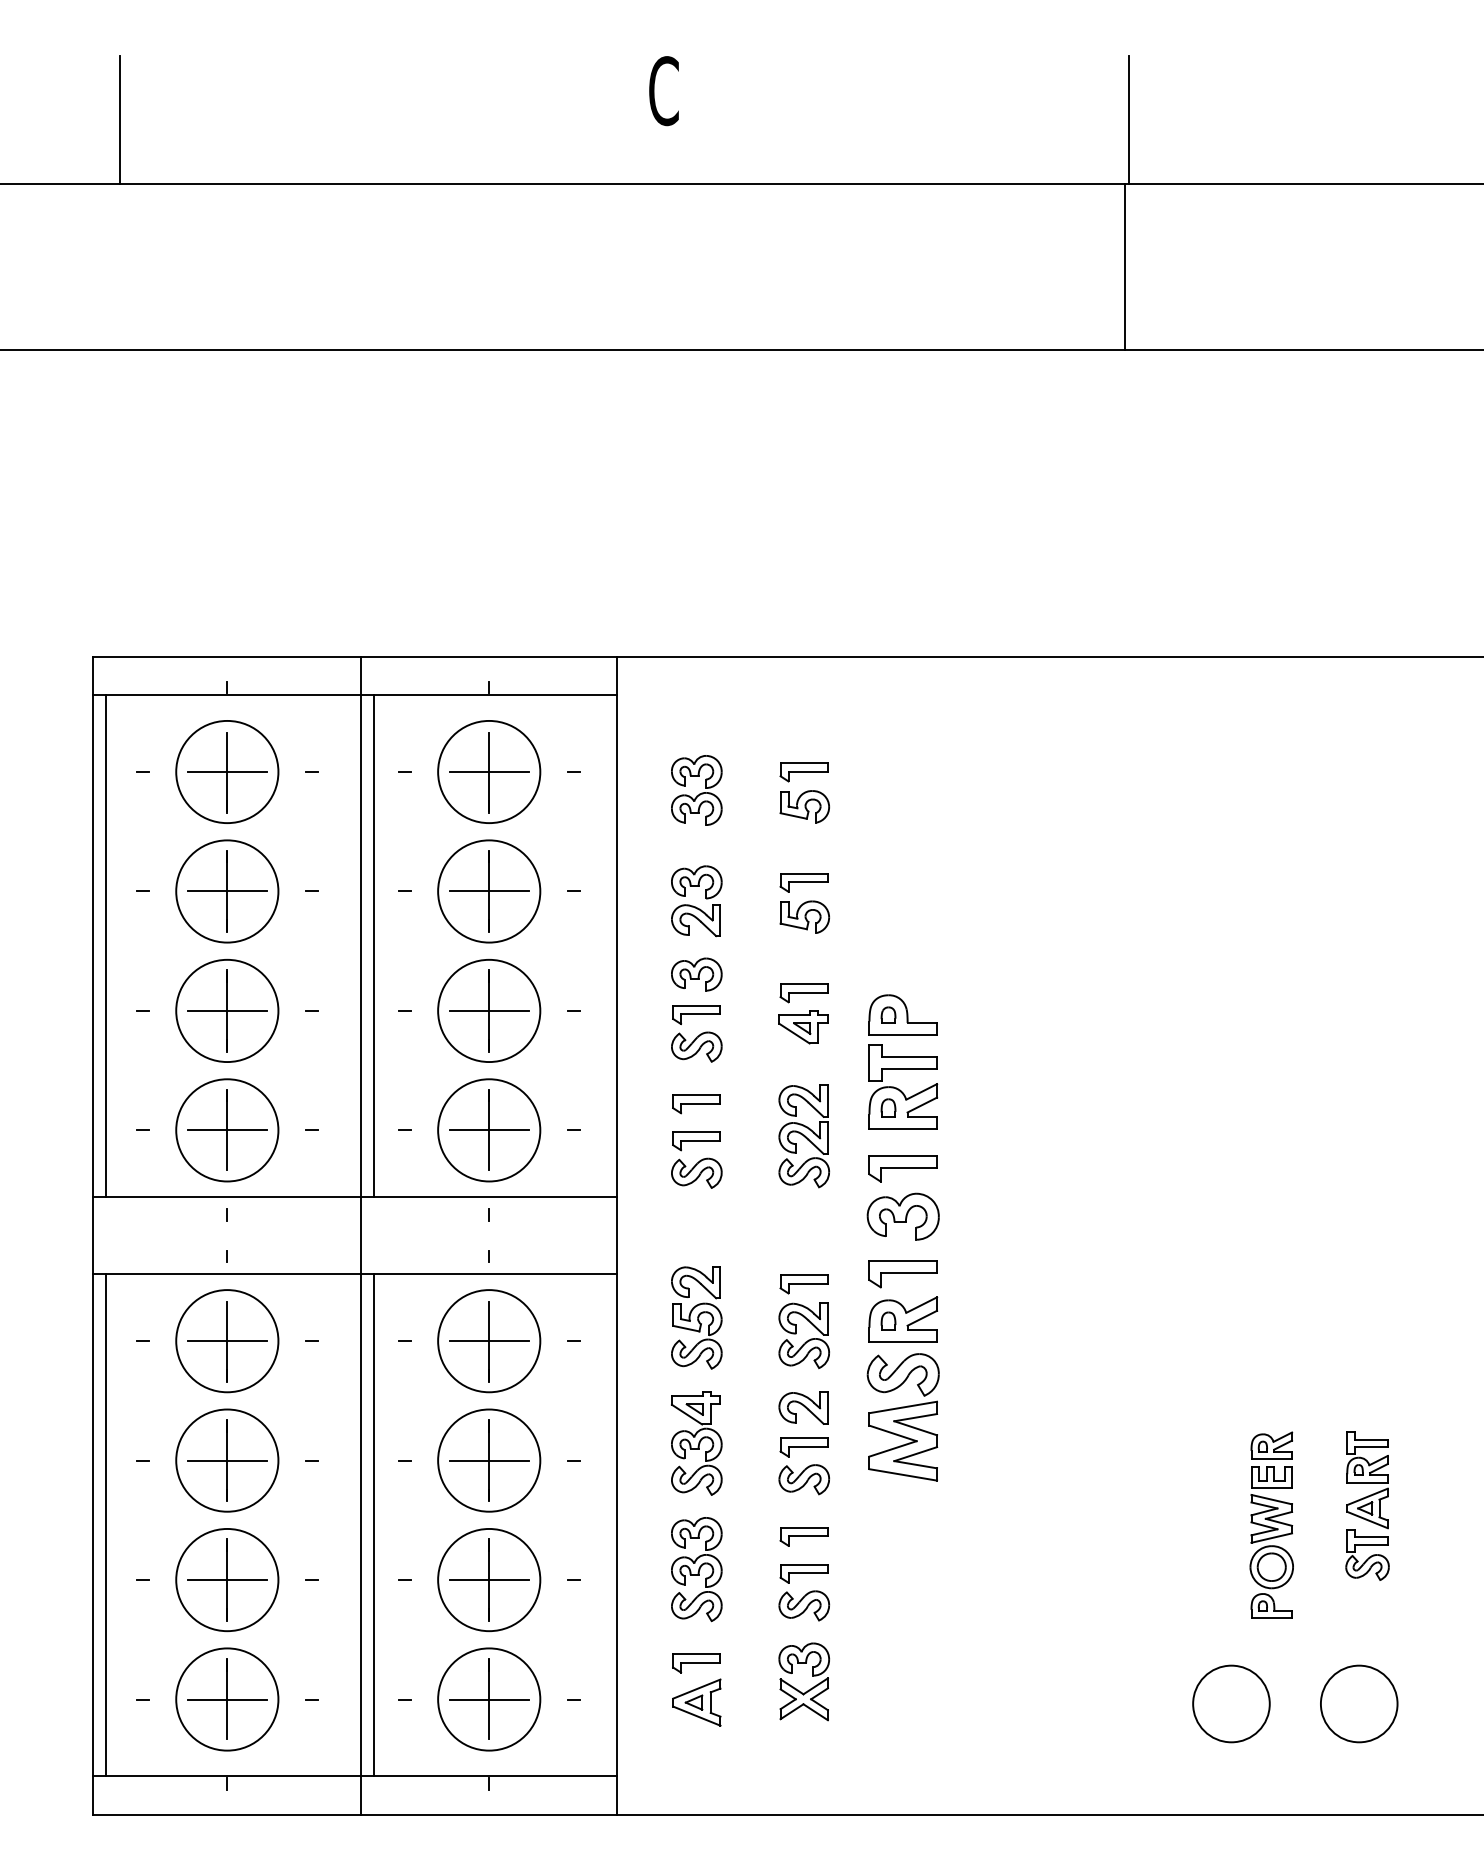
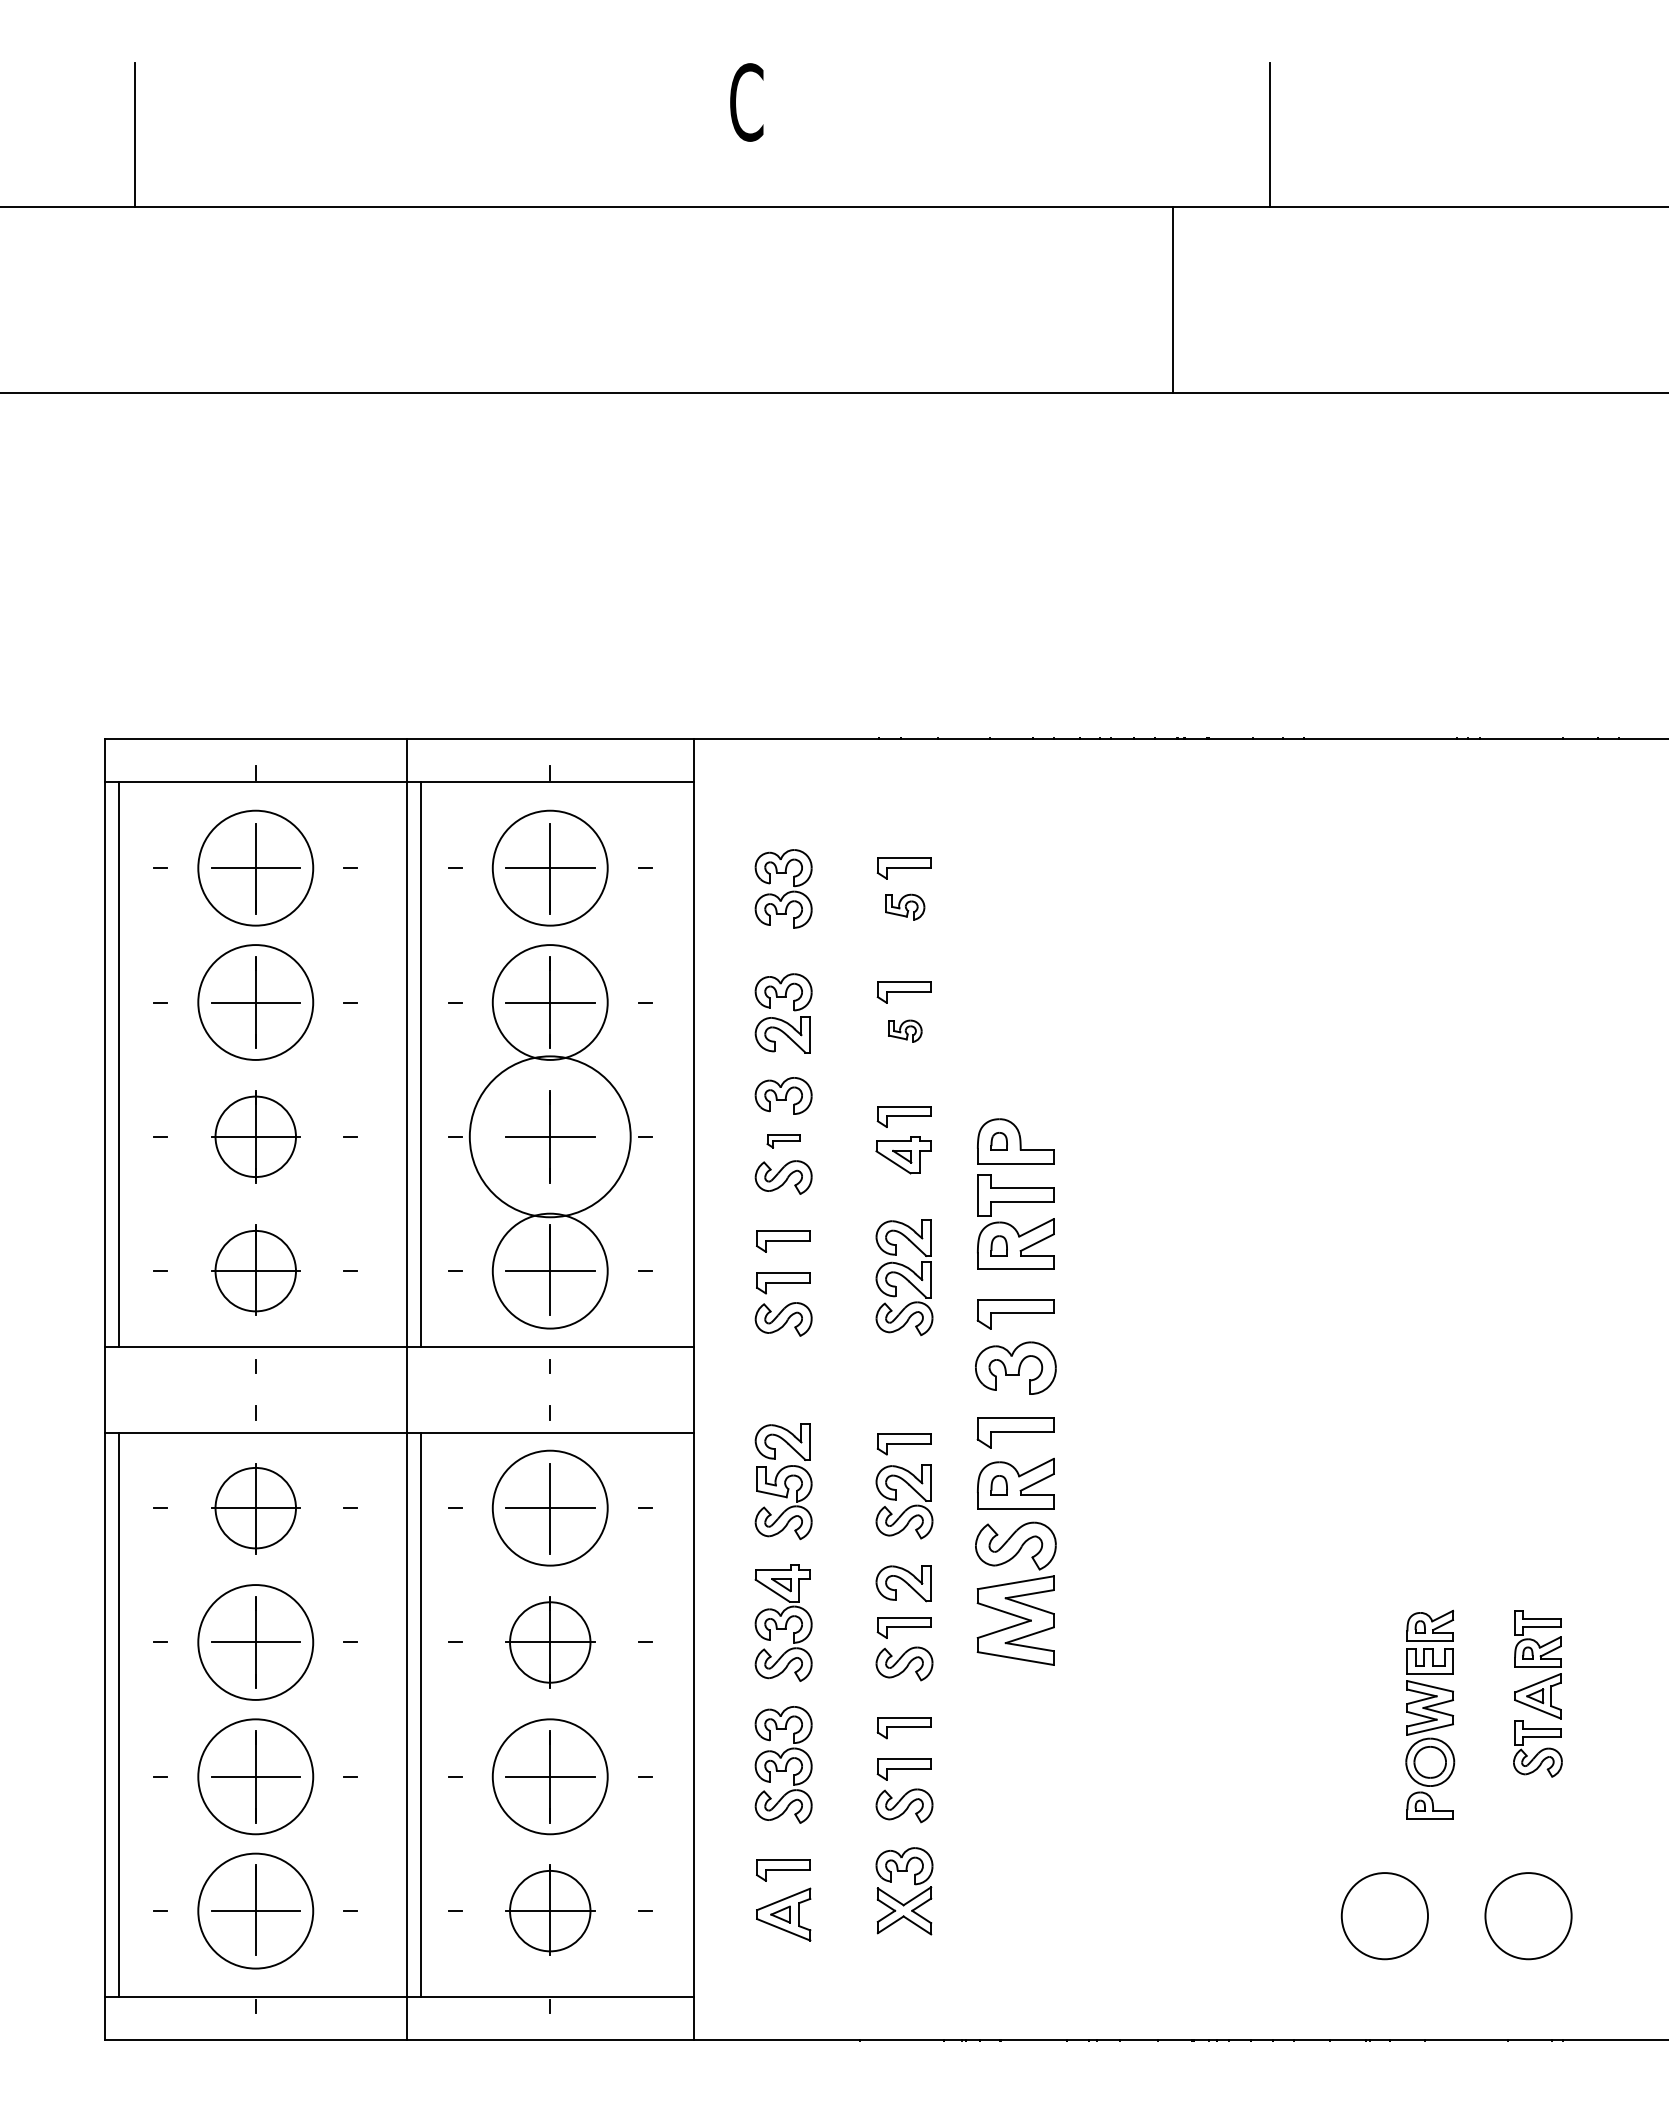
line: (1125, 267) -> (1173, 300), moved
part: (805, 806) -> (905, 906), size x0.7
part: (805, 916) -> (905, 1030), size x0.6
circle: (227, 1010) -> (255, 1136), size x0.7
circle: (488, 1010) -> (549, 1136), size x1.4
part: (696, 1015) -> (783, 1141), size x0.6
circle: (227, 1129) -> (255, 1270), size x0.7
circle: (227, 1340) -> (255, 1507), size x0.7
circle: (488, 1460) -> (549, 1642), size x0.7
circle: (488, 1698) -> (549, 1910), size x0.7

